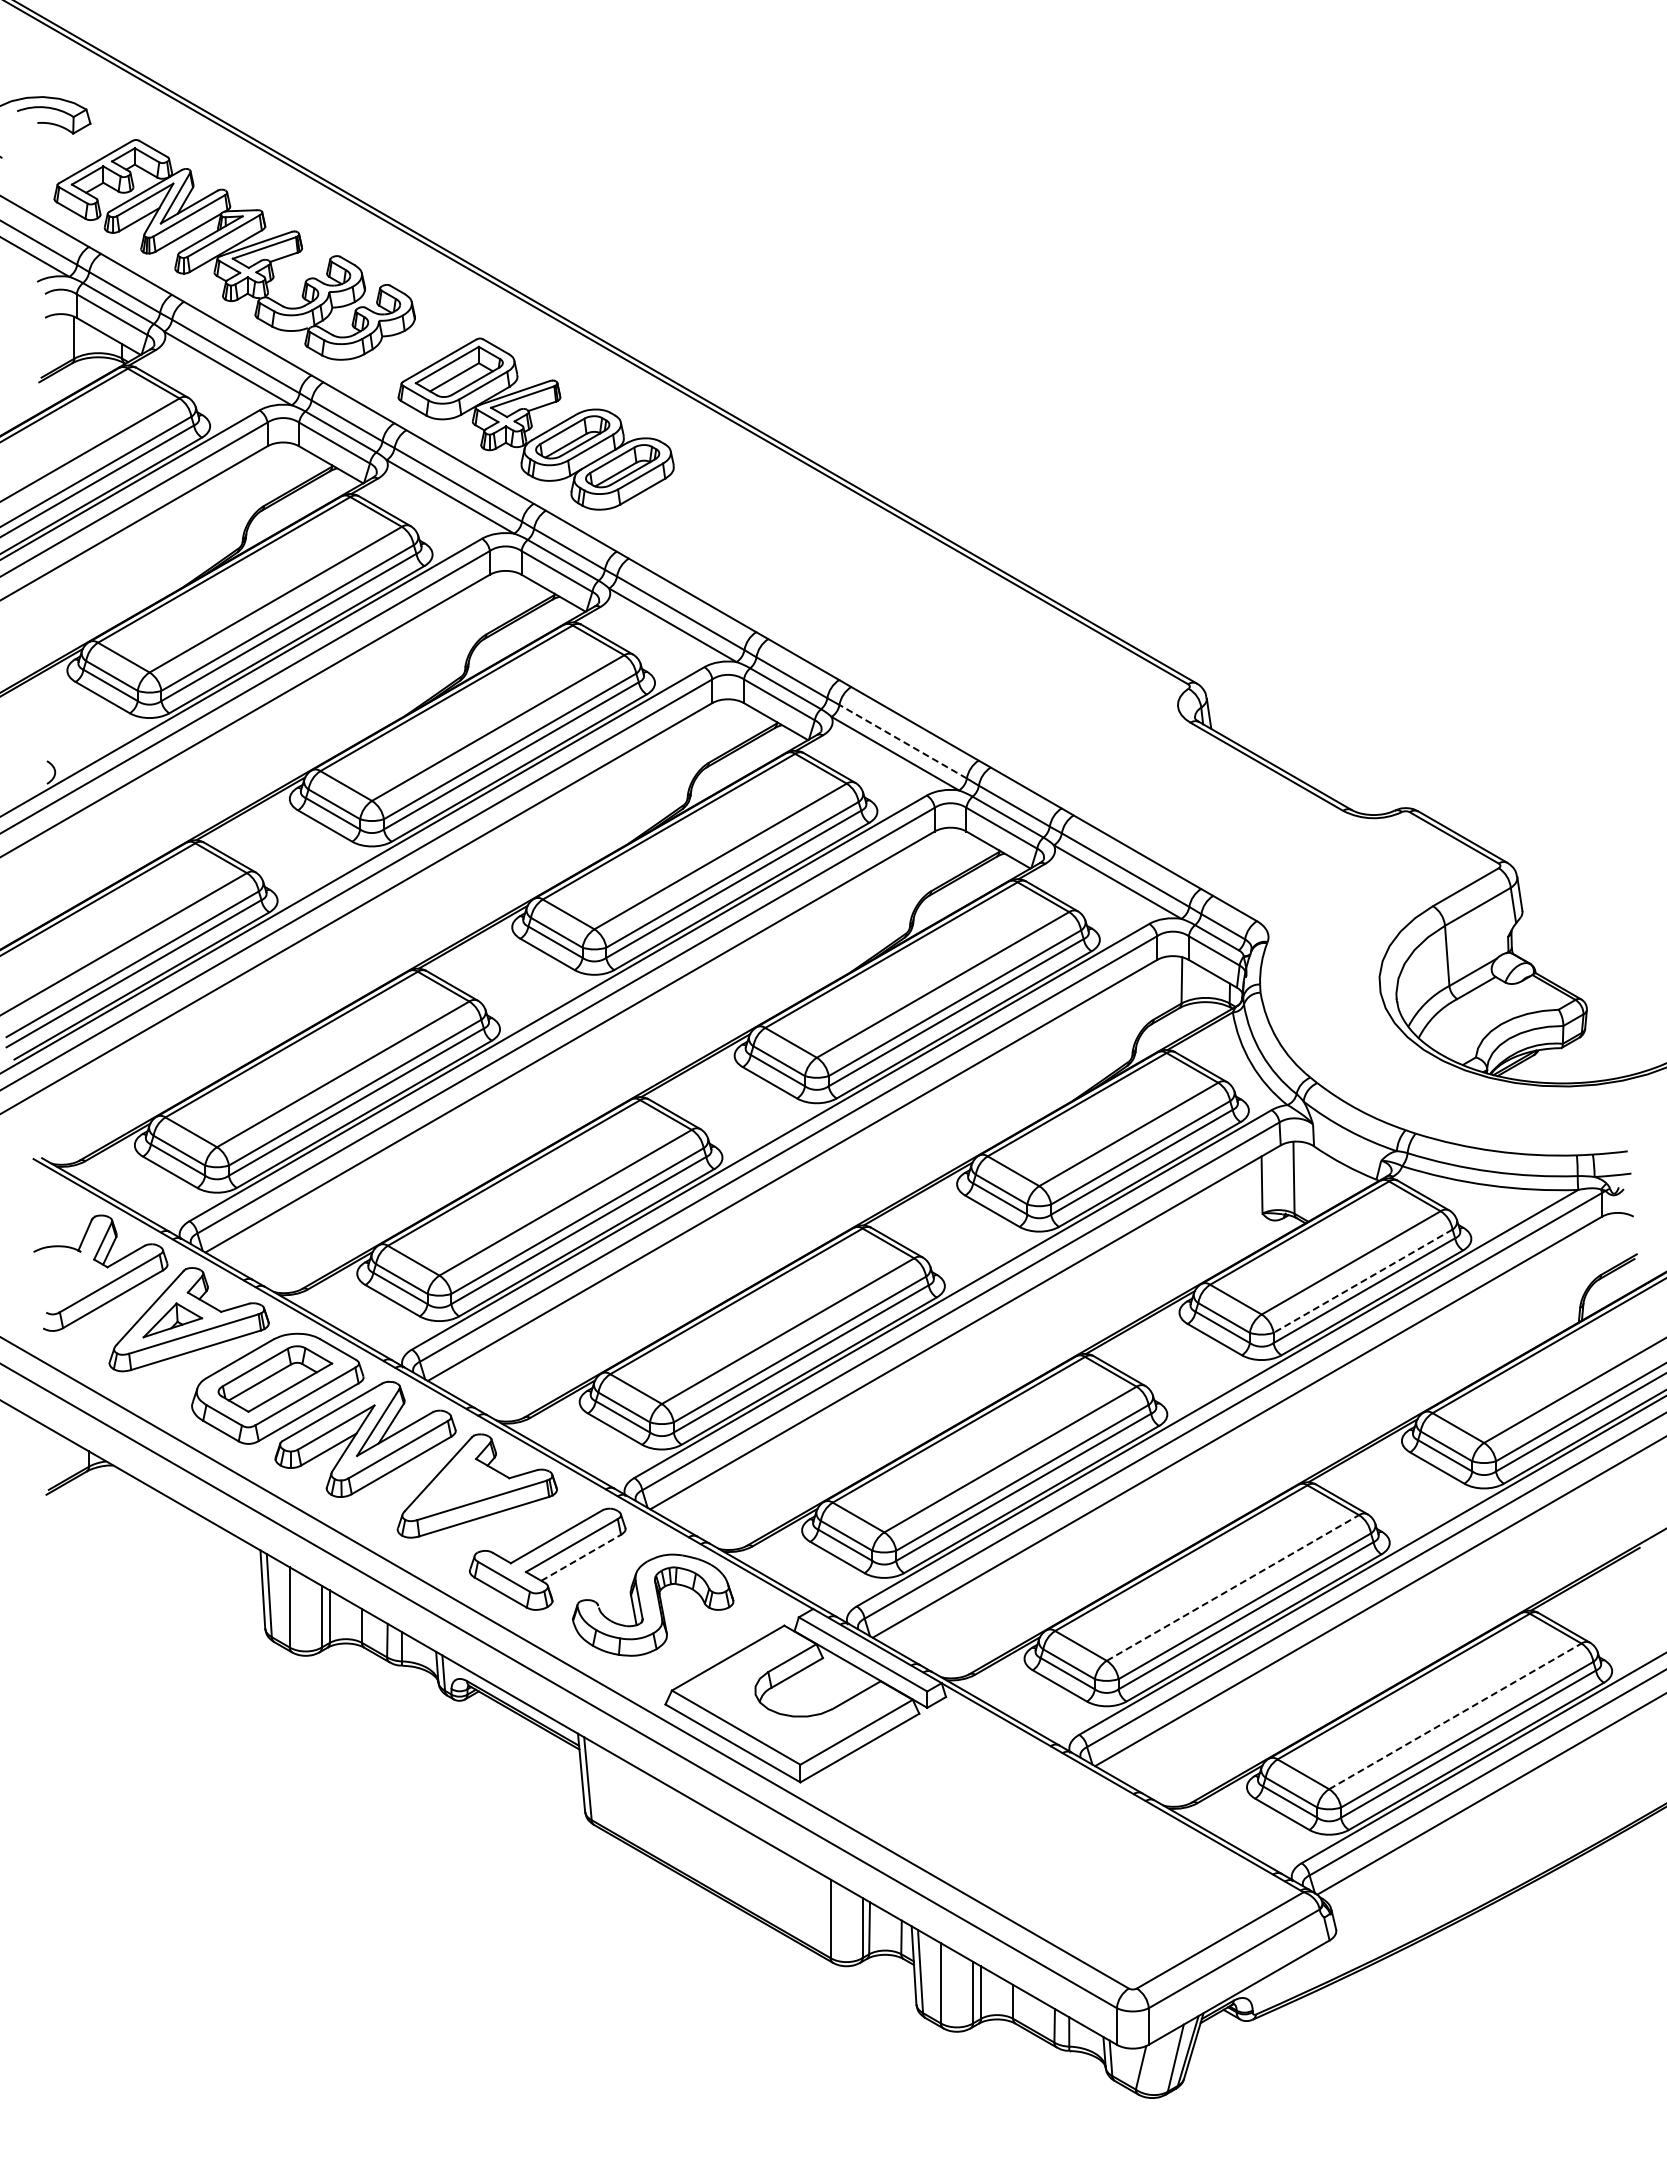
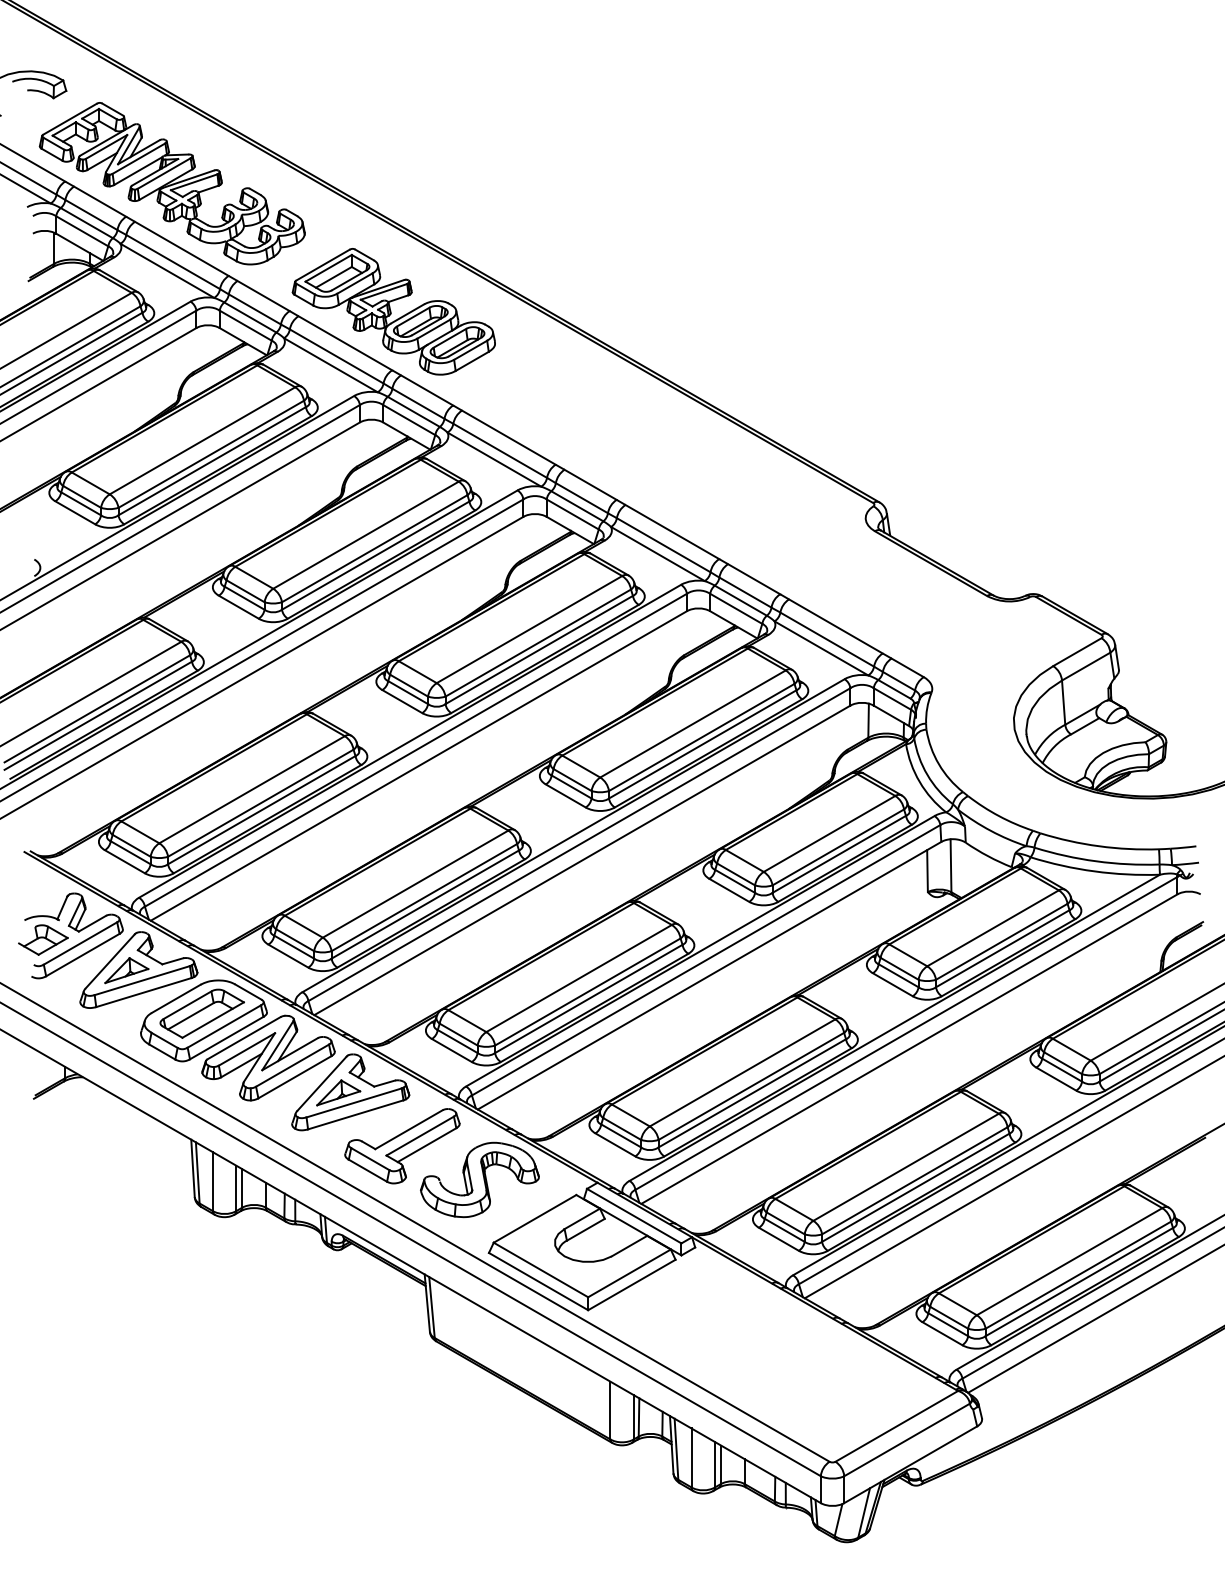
line: (903, 741) -> (663, 545), dashed -> solid
part: (59, 1278) -> (43, 939), added
line: (1362, 1281) -> (1001, 942), dashed -> solid
part: (460, 1486) -> (338, 1092), added
line: (581, 1557) -> (427, 1144), dashed -> solid
line: (1232, 1587) -> (905, 1166), dashed -> solid
line: (1455, 1716) -> (1069, 1261), dashed -> solid

